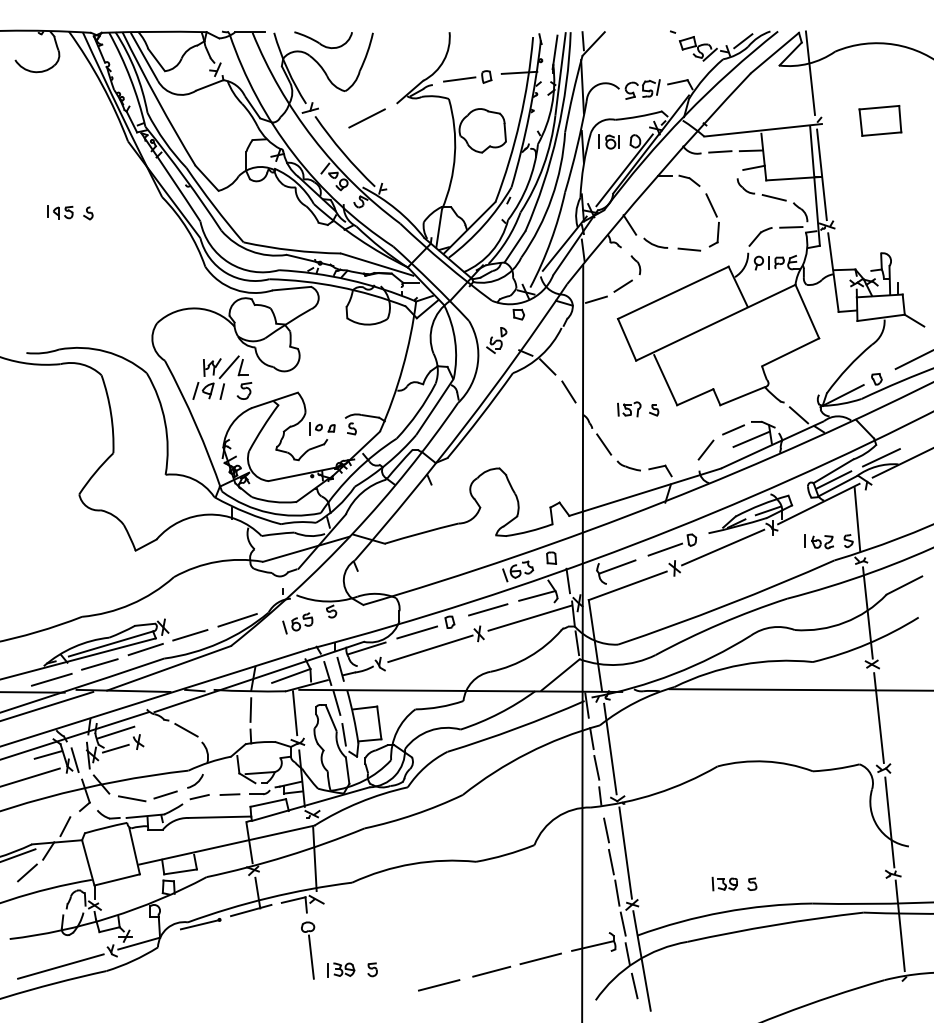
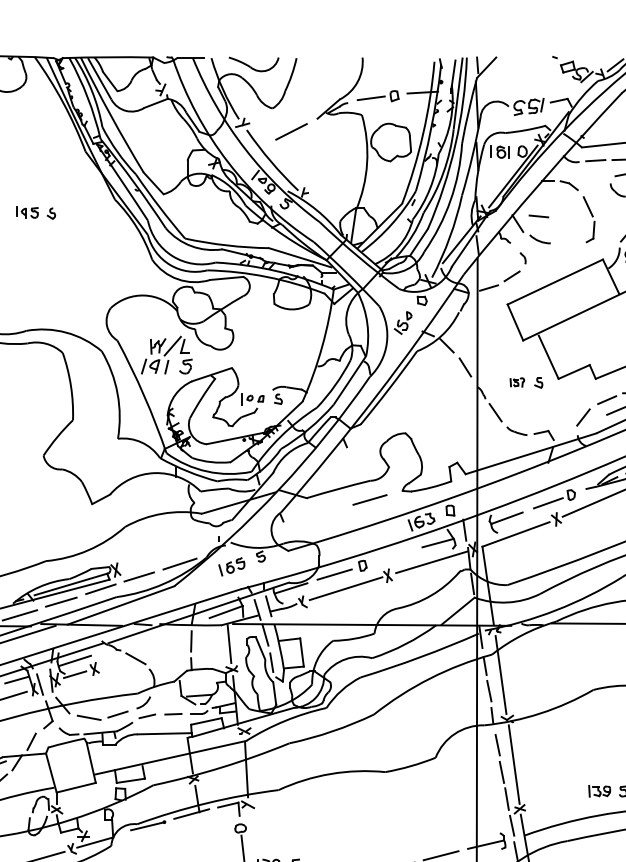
line: (689, 249) -> (539, 216), moved
part: (635, 265) -> (522, 258), size x0.7
part: (629, 409) -> (517, 382), size x0.7
line: (488, 609) -> (370, 499), moved

